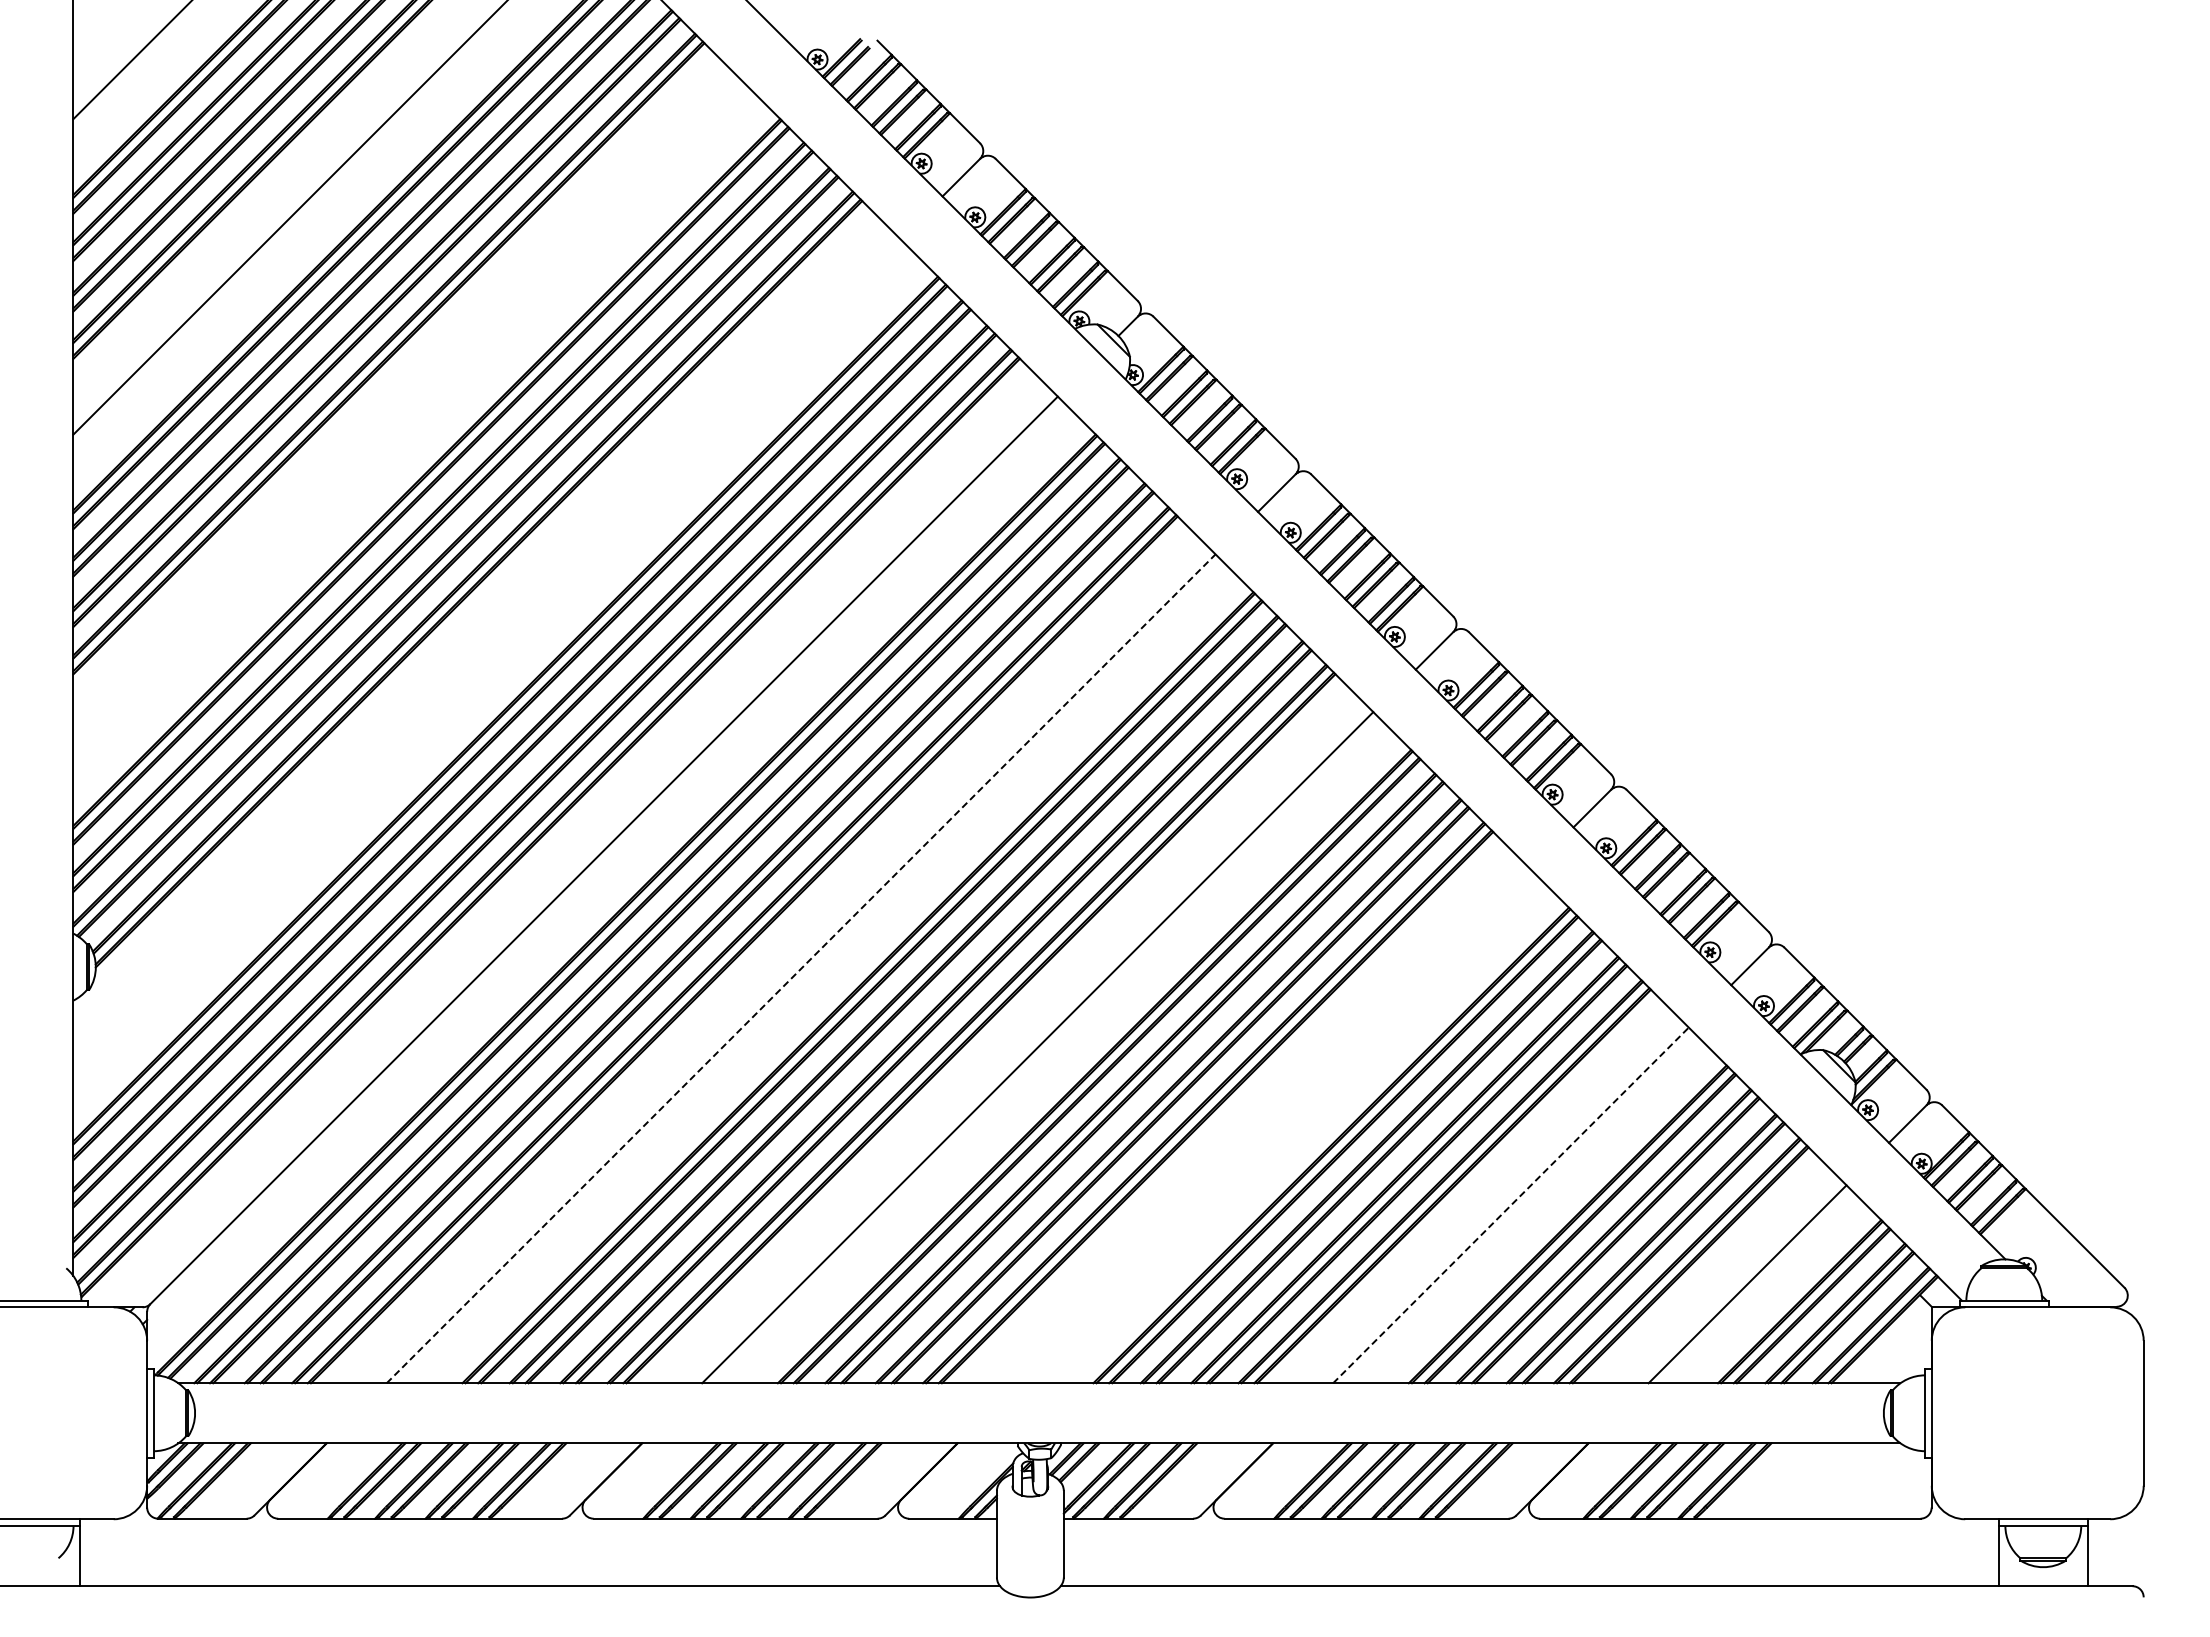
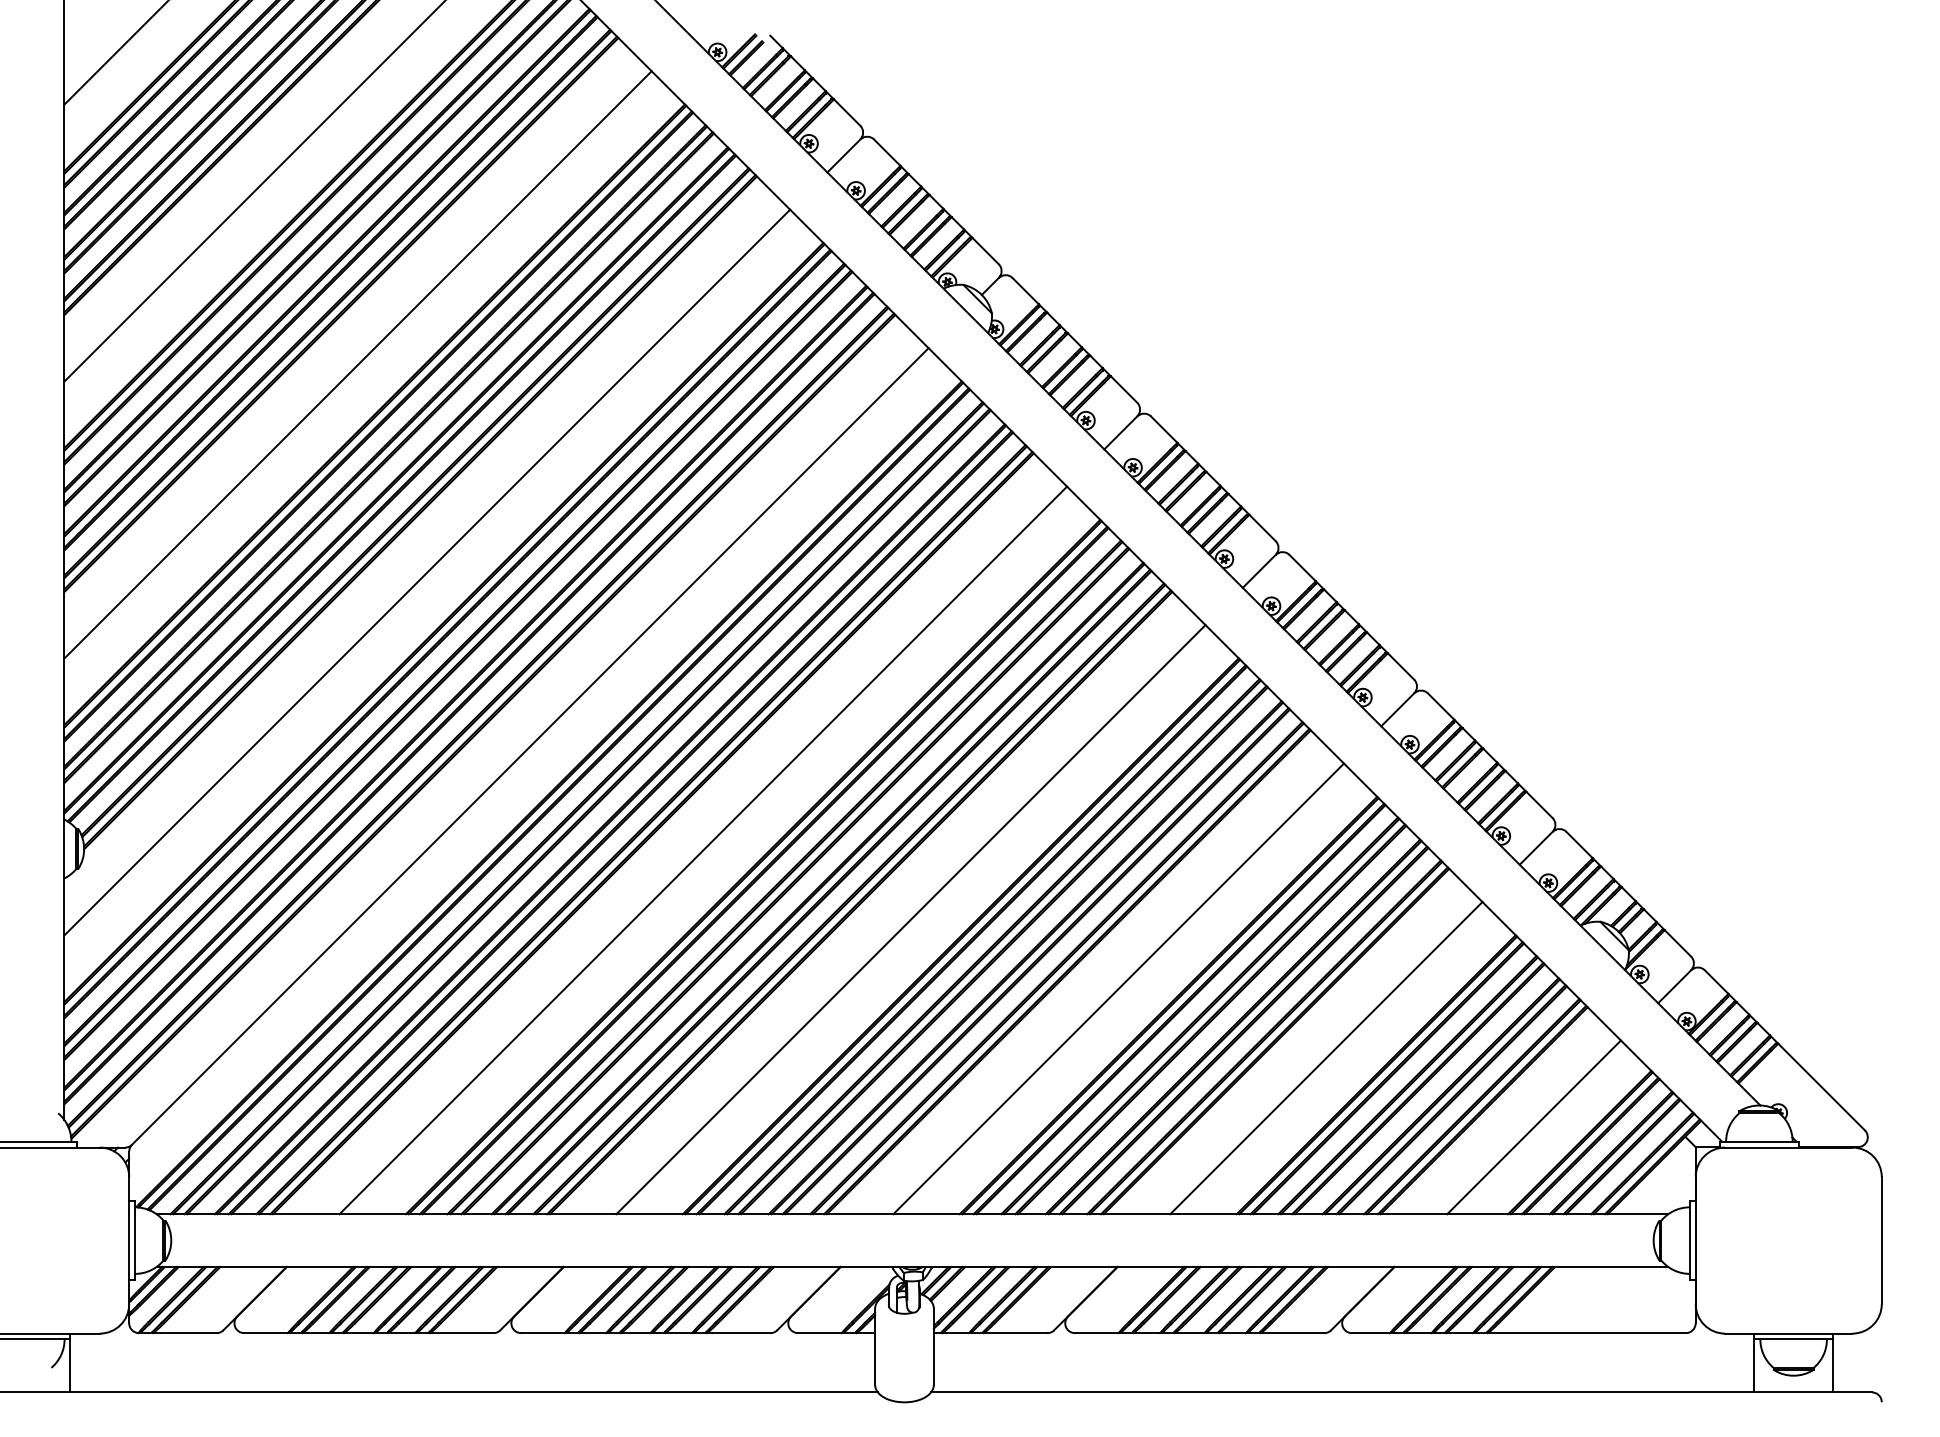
line: (407, 415) -> (357, 364), added
line: (486, 651) -> (427, 571), added
line: (801, 968) -> (703, 850), dashed -> solid
line: (1274, 1126) -> (1118, 988), added
line: (1510, 1205) -> (1325, 1058), dashed -> solid

